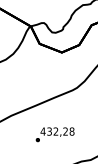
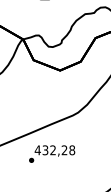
text: (54, 134) -> (51, 153), moved

